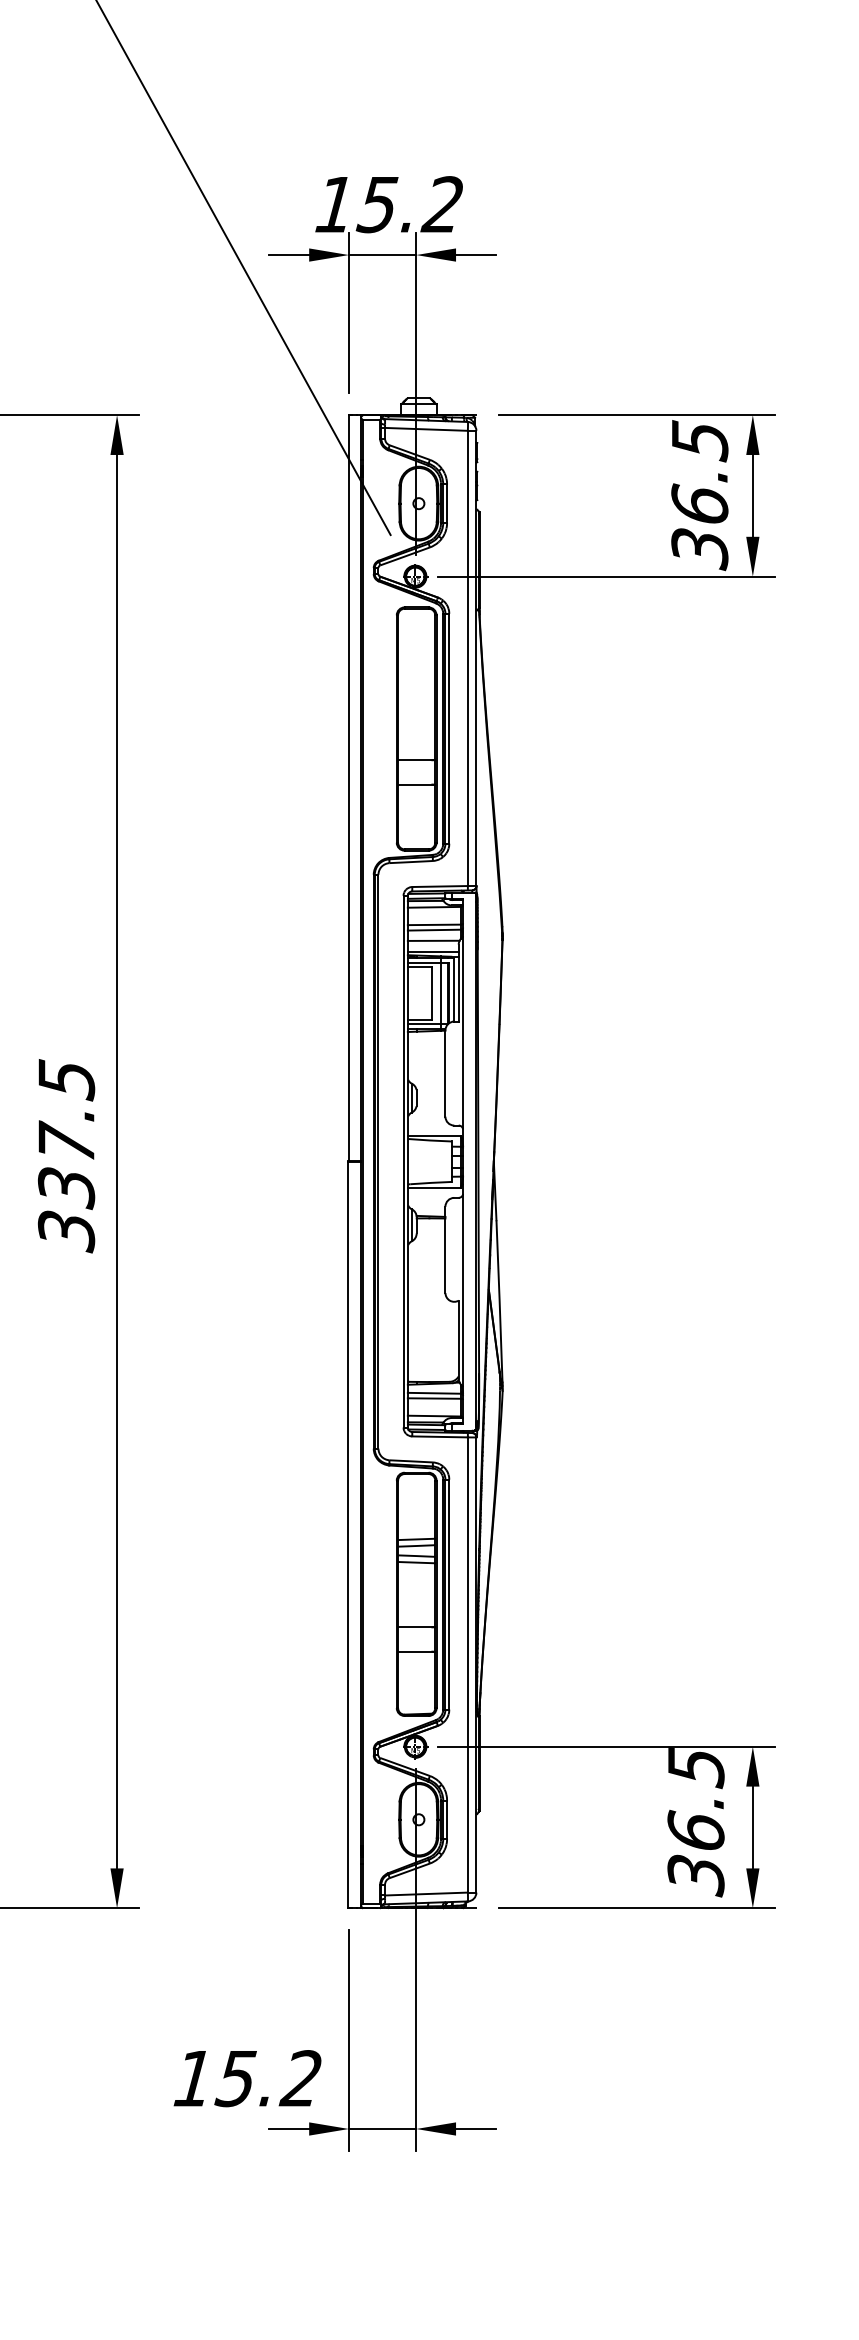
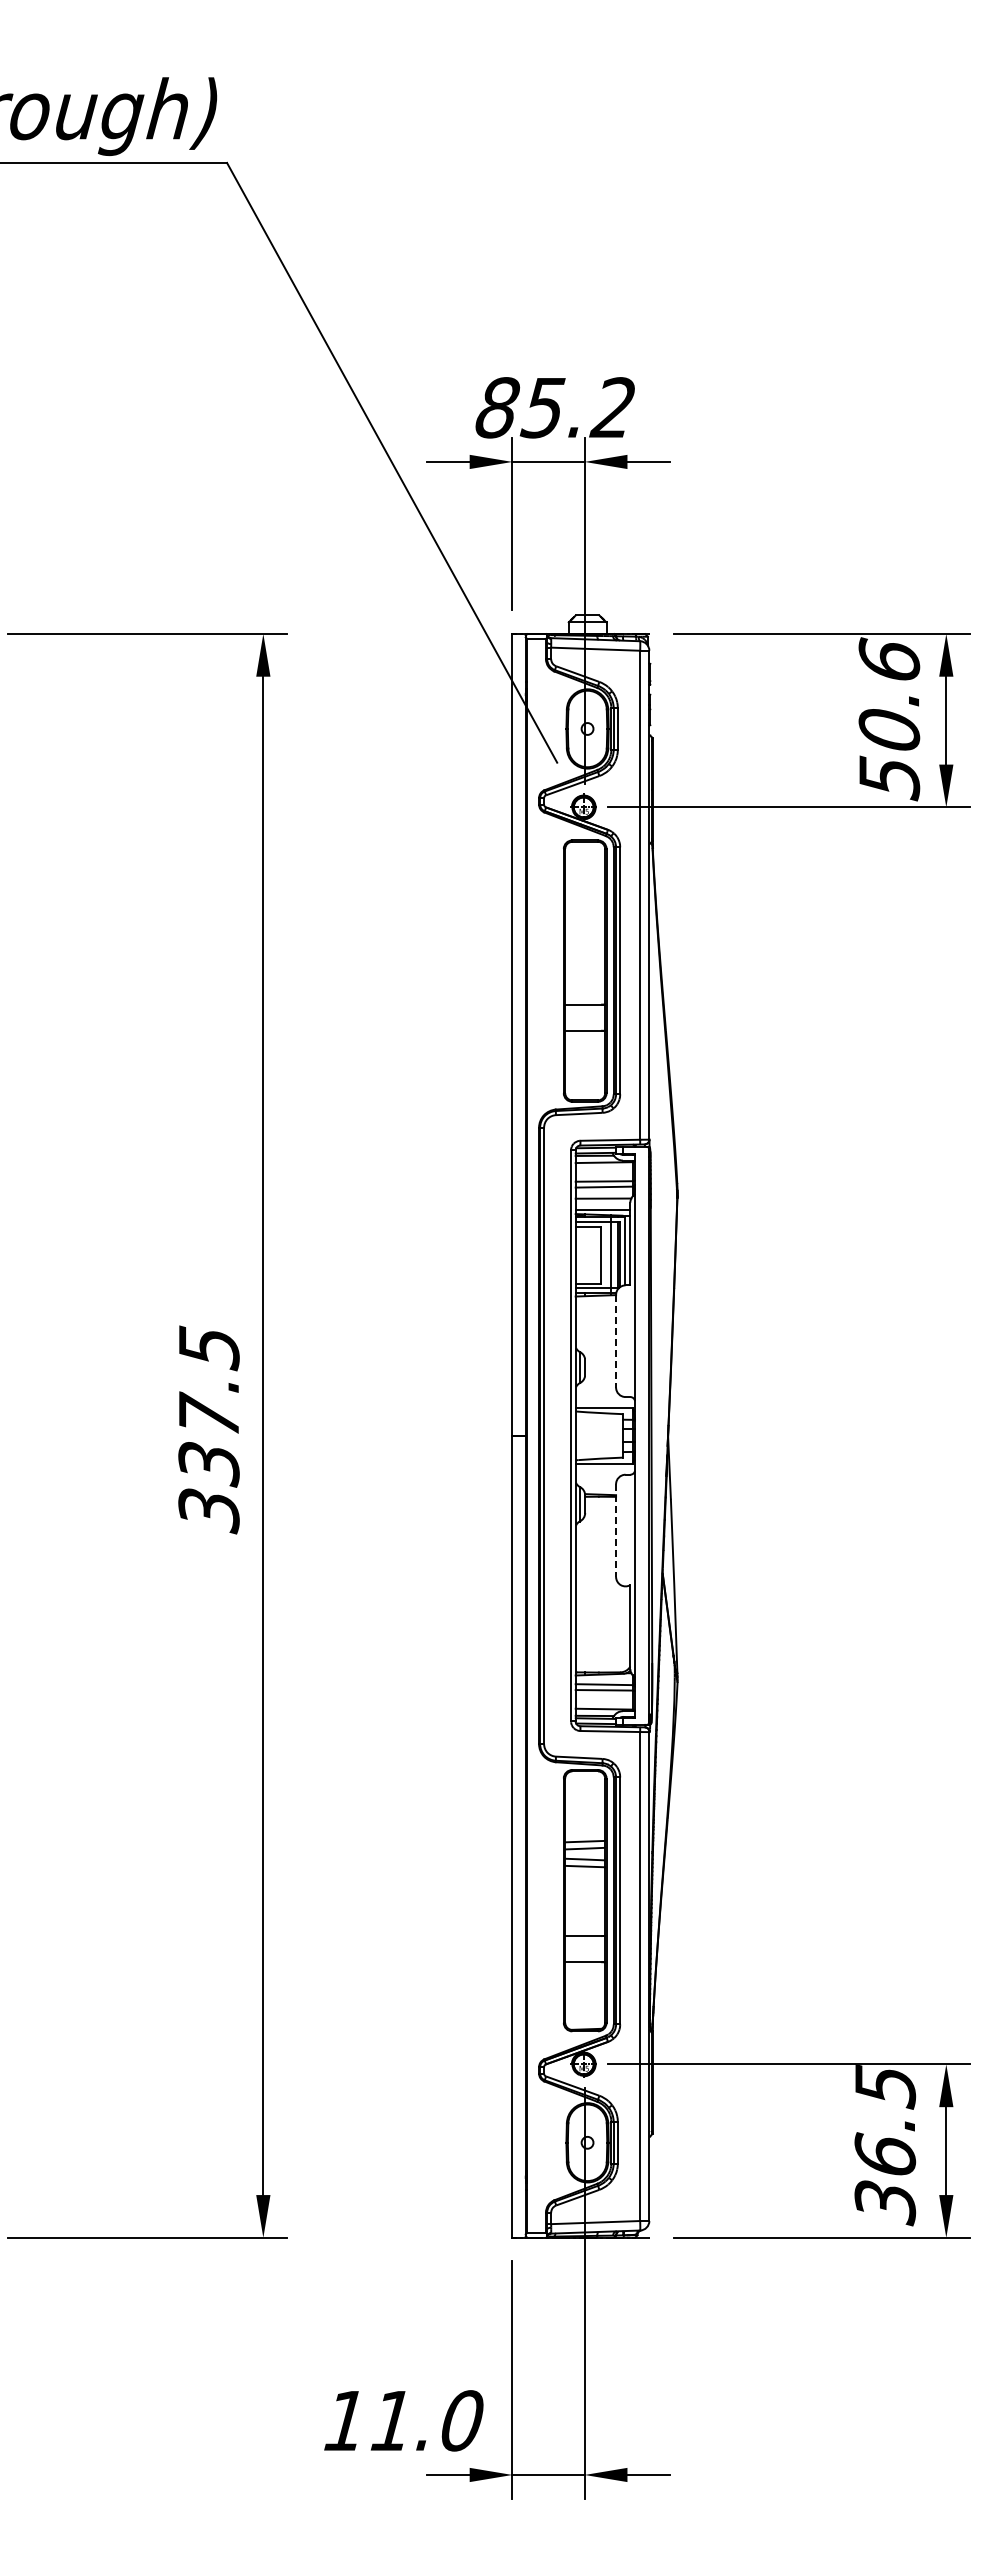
text: (335, 204) -> (497, 407), 15.2 -> 85.2
text: (699, 494) -> (889, 719), 36.5 -> 50.6
line: (445, 1073) -> (616, 1341), solid -> dashed
line: (445, 1250) -> (616, 1531), solid -> dashed
text: (268, 2078) -> (425, 2420), 15.2 -> 11.0

